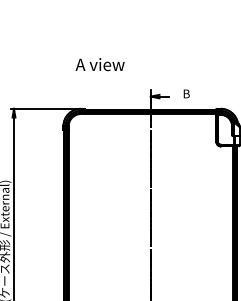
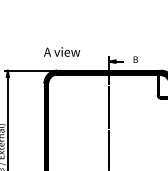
text: (99, 64) -> (61, 51), moved

